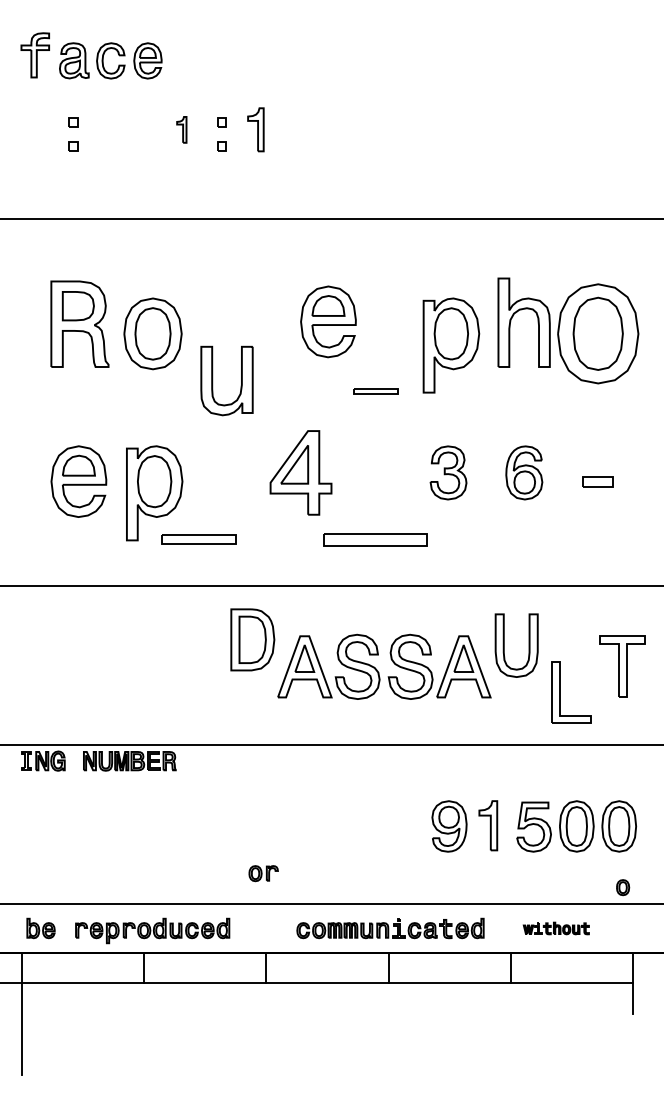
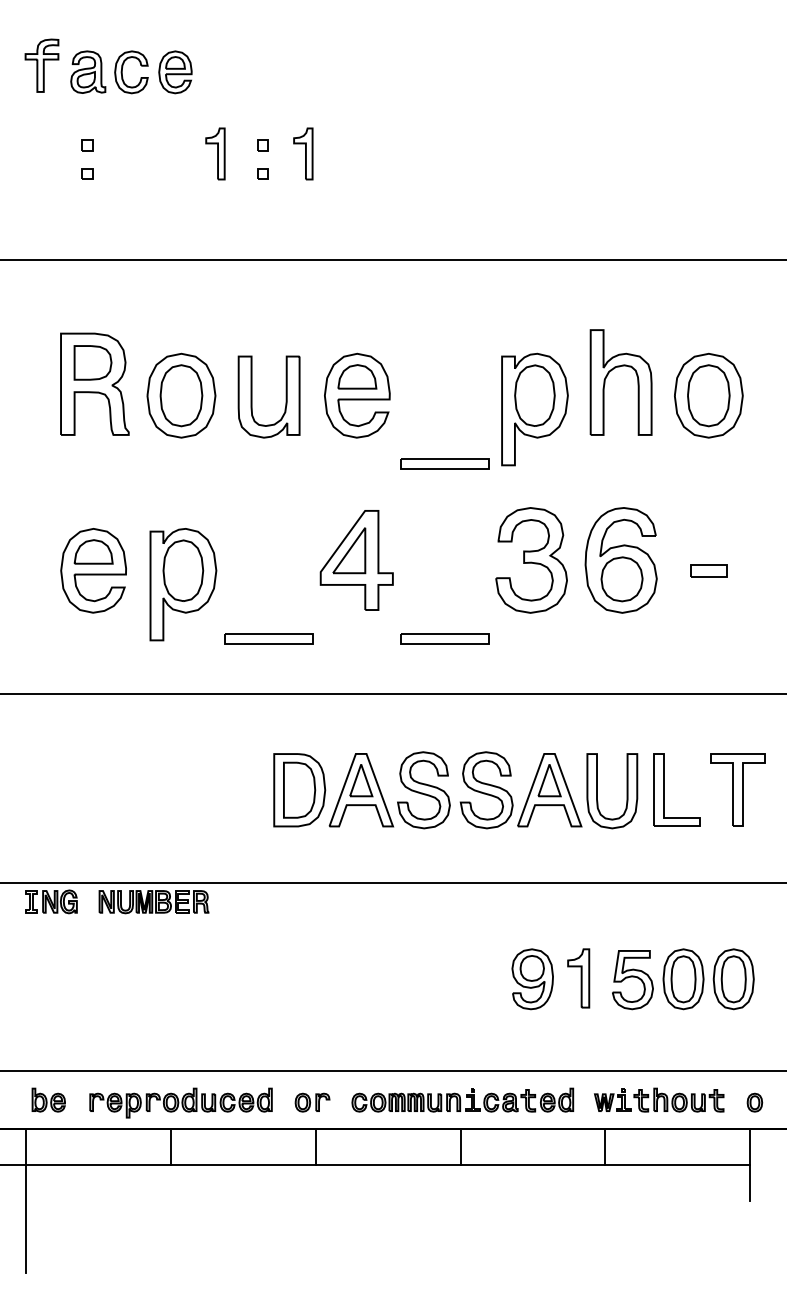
part: (181, 129) -> (215, 153), size x1.67
part: (328, 321) -> (357, 395), moved
part: (597, 333) -> (708, 395), size x0.71
part: (213, 380) -> (253, 396), moved
part: (375, 391) -> (445, 463), size x1.67
part: (448, 472) -> (531, 559), size x1.67
part: (524, 472) -> (621, 559), size x1.67
part: (198, 539) -> (268, 639), moved
part: (375, 539) -> (445, 639), size x0.71
part: (252, 639) -> (299, 789), moved
part: (504, 645) -> (597, 790), moved
part: (560, 692) -> (664, 789), moved
part: (263, 873) -> (312, 1102), moved
part: (623, 887) -> (755, 1102), moved
part: (556, 928) -> (659, 1100), size x1.67

